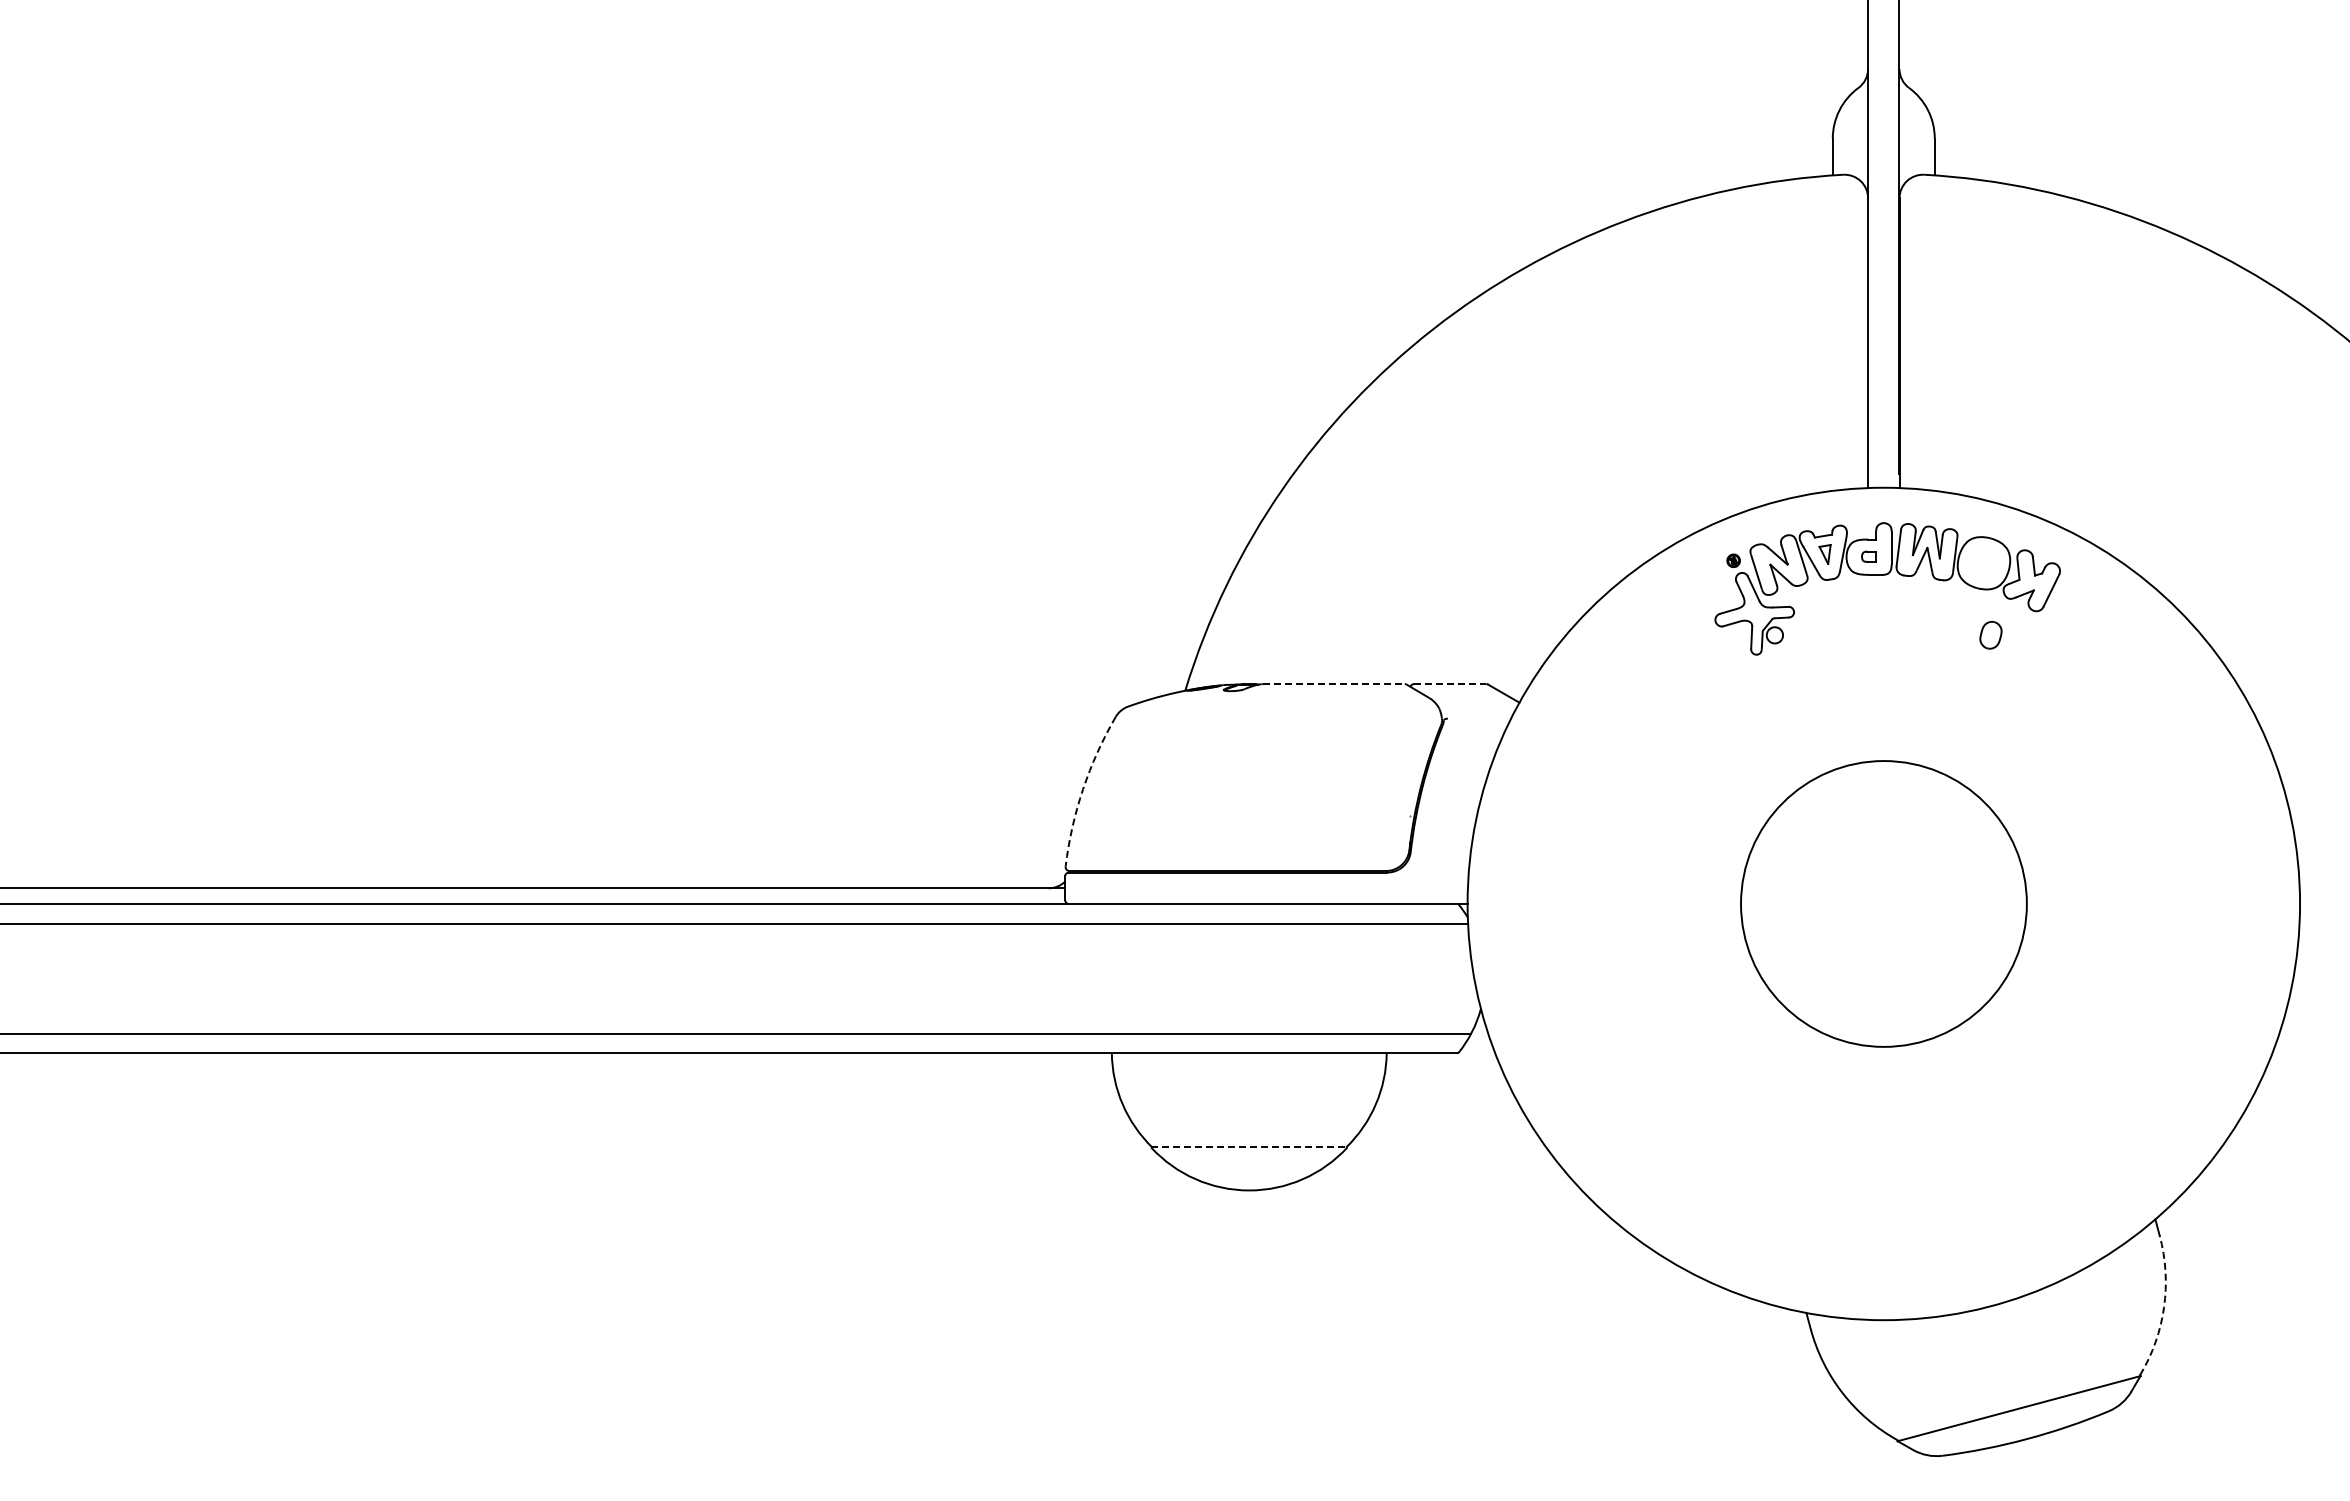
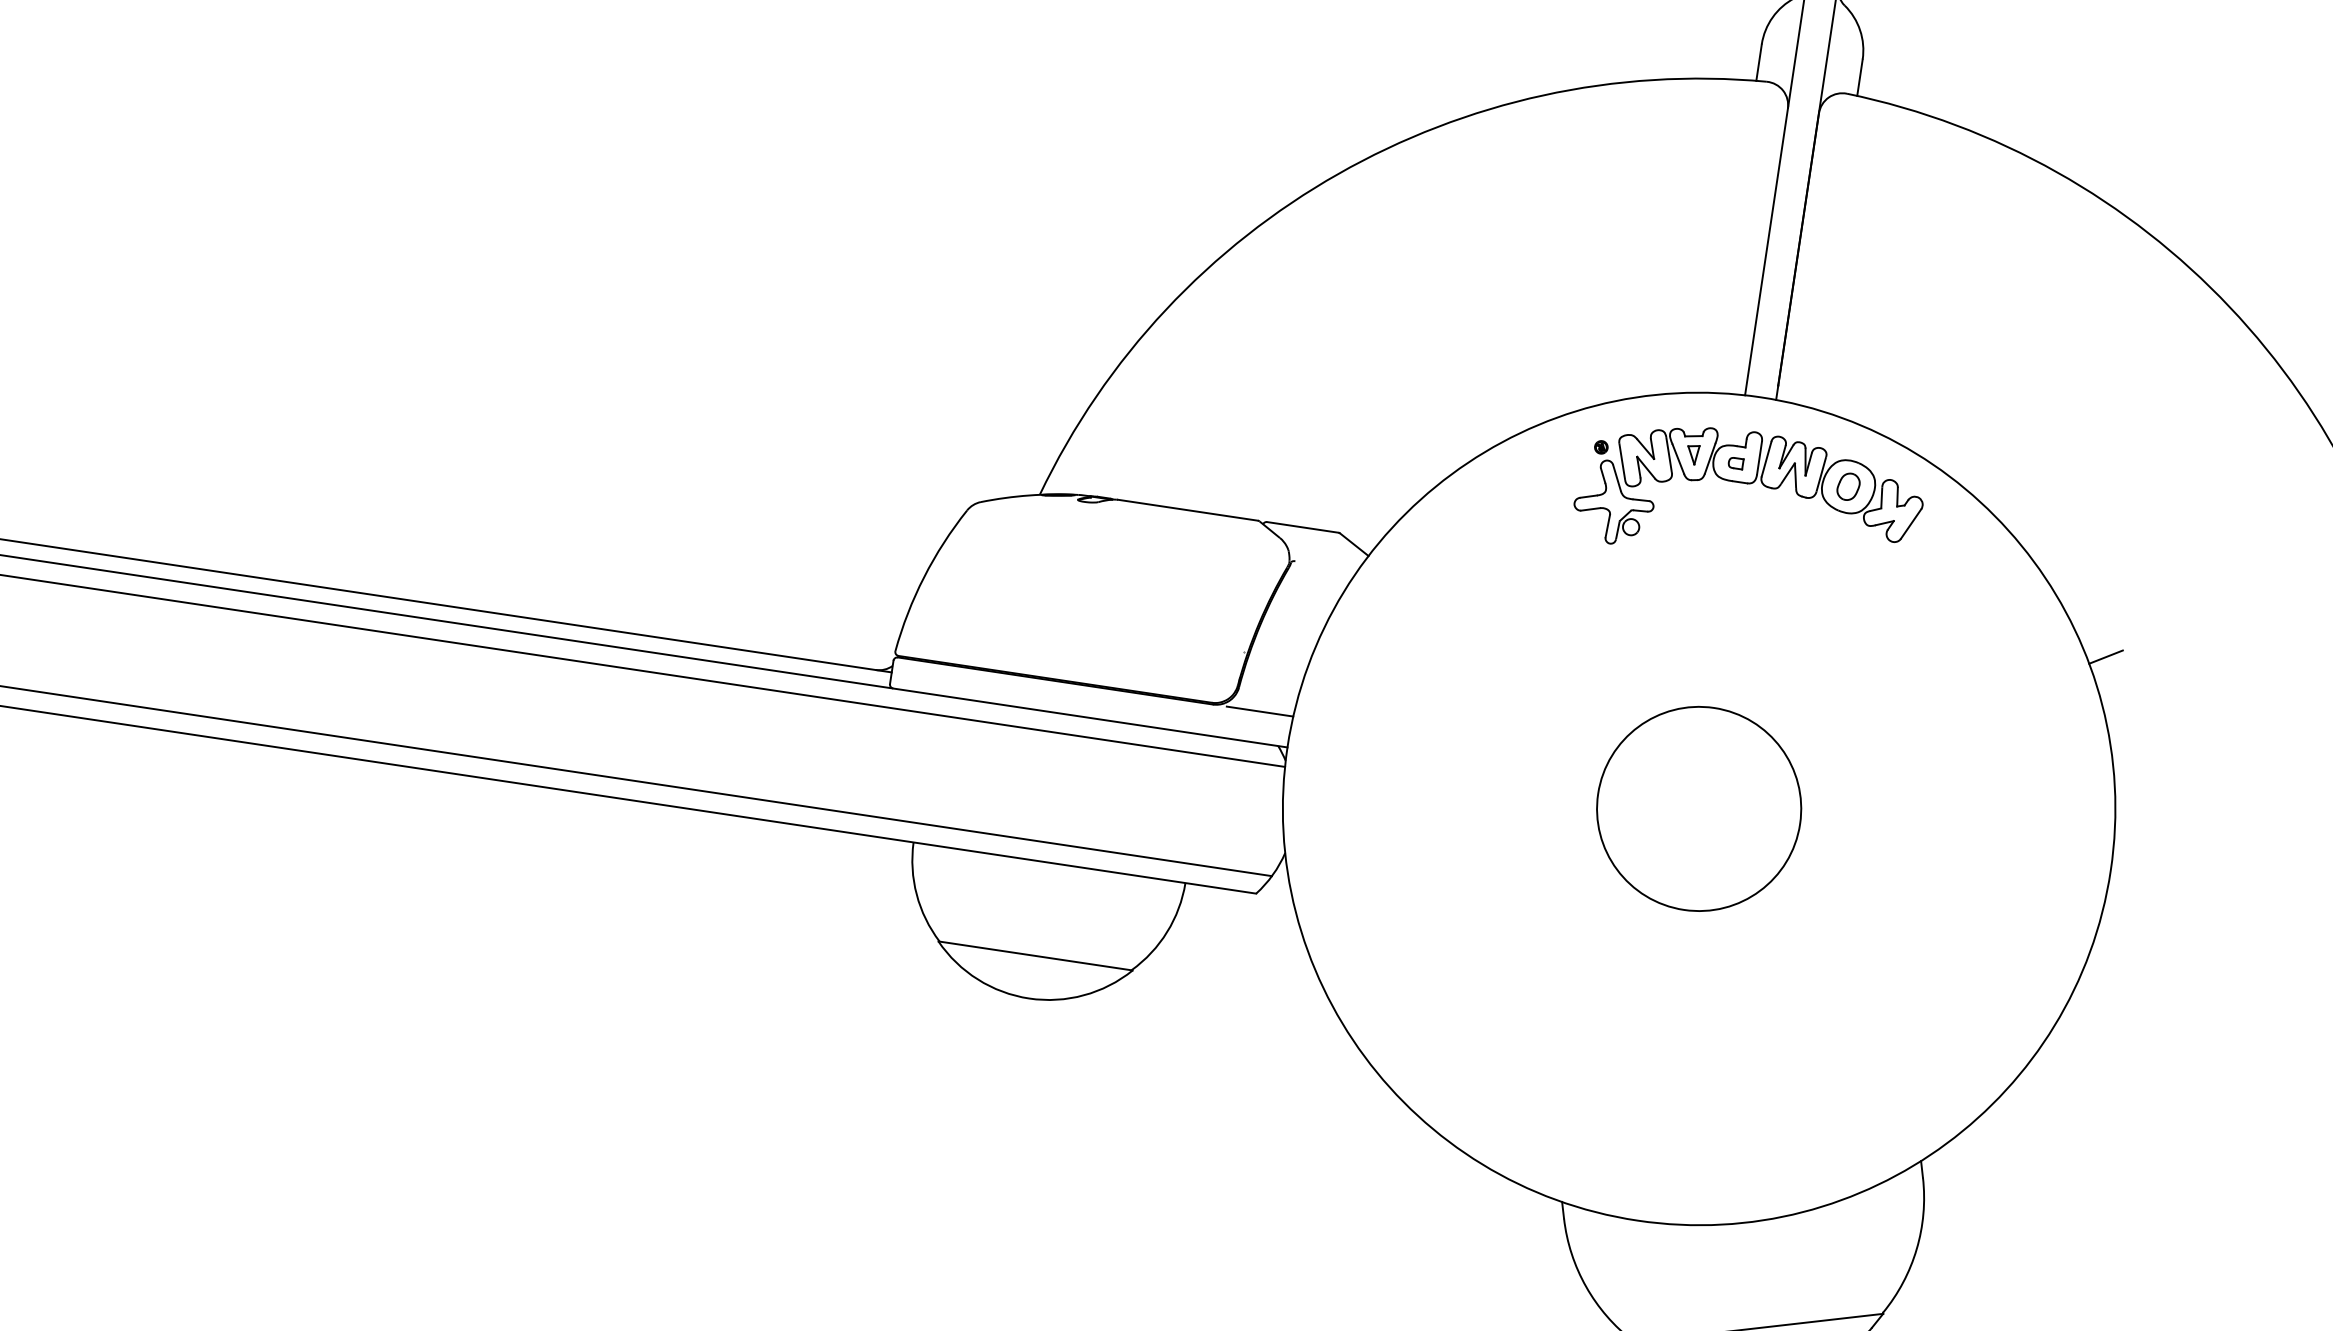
part: (1990, 635) -> (1848, 486), moved
line: (1334, 684) -> (1188, 510), dashed -> solid
line: (1450, 684) -> (1303, 527), dashed -> solid
line: (2263, 693) -> (2105, 656), added
arc: (1083, 789) -> (924, 577), dashed -> solid
line: (1434, 872) -> (1259, 711), added
circle: (1883, 903) -> (1698, 808), size x0.71
line: (1249, 1147) -> (1035, 956), dashed -> solid
arc: (2164, 1307) -> (1917, 1249), dashed -> solid

